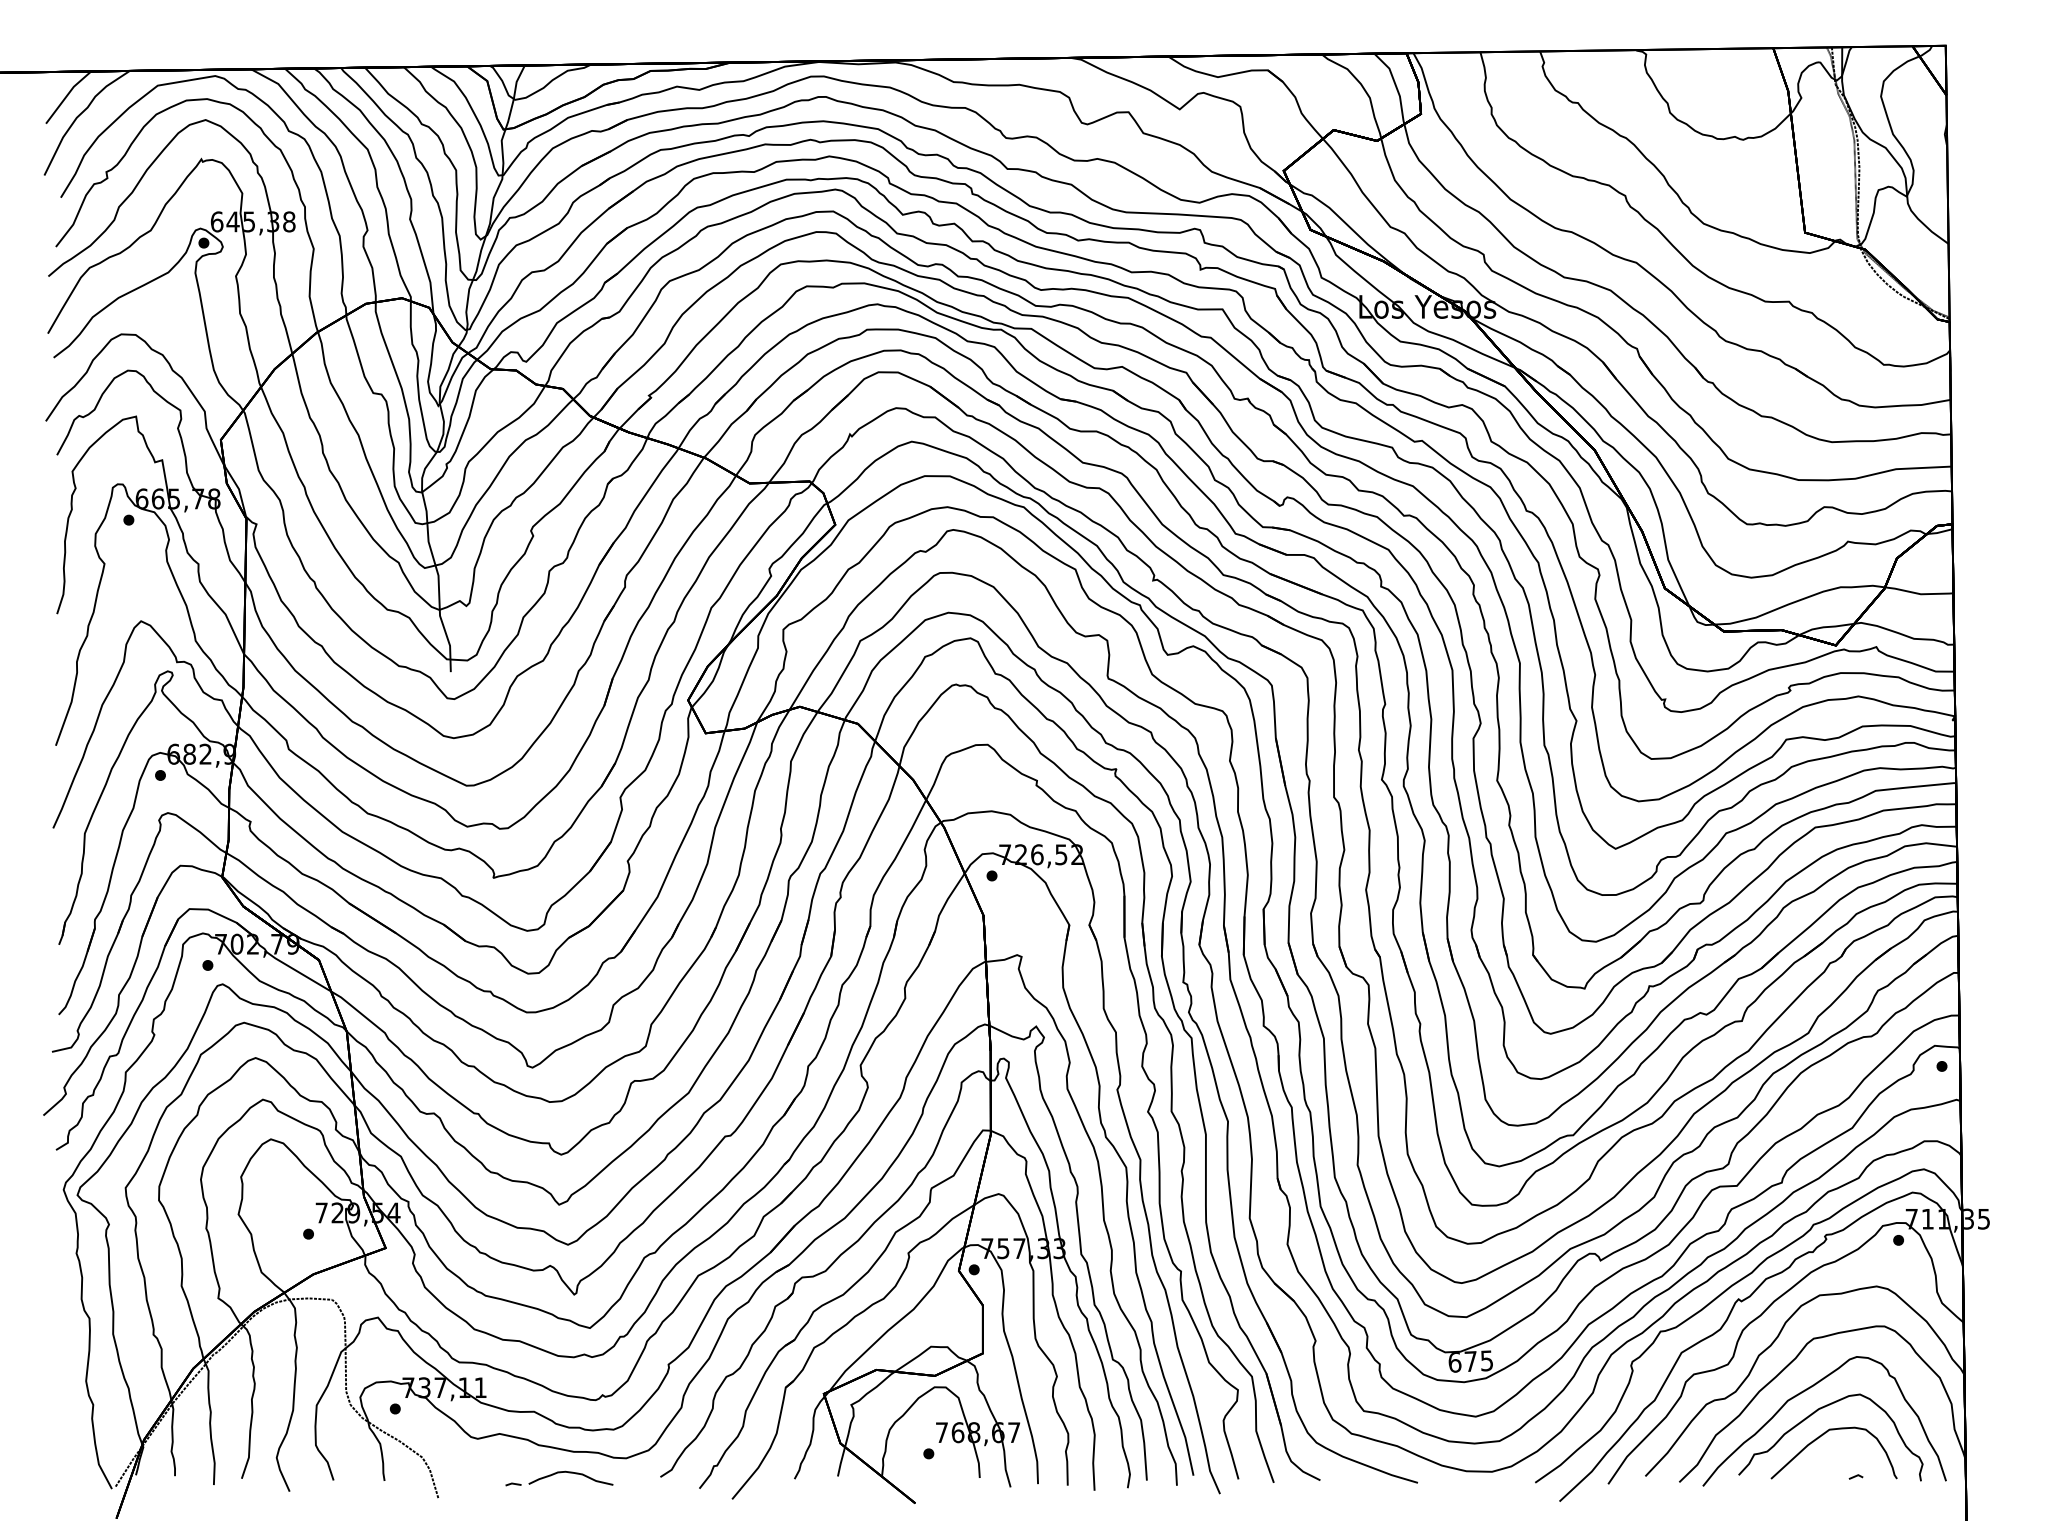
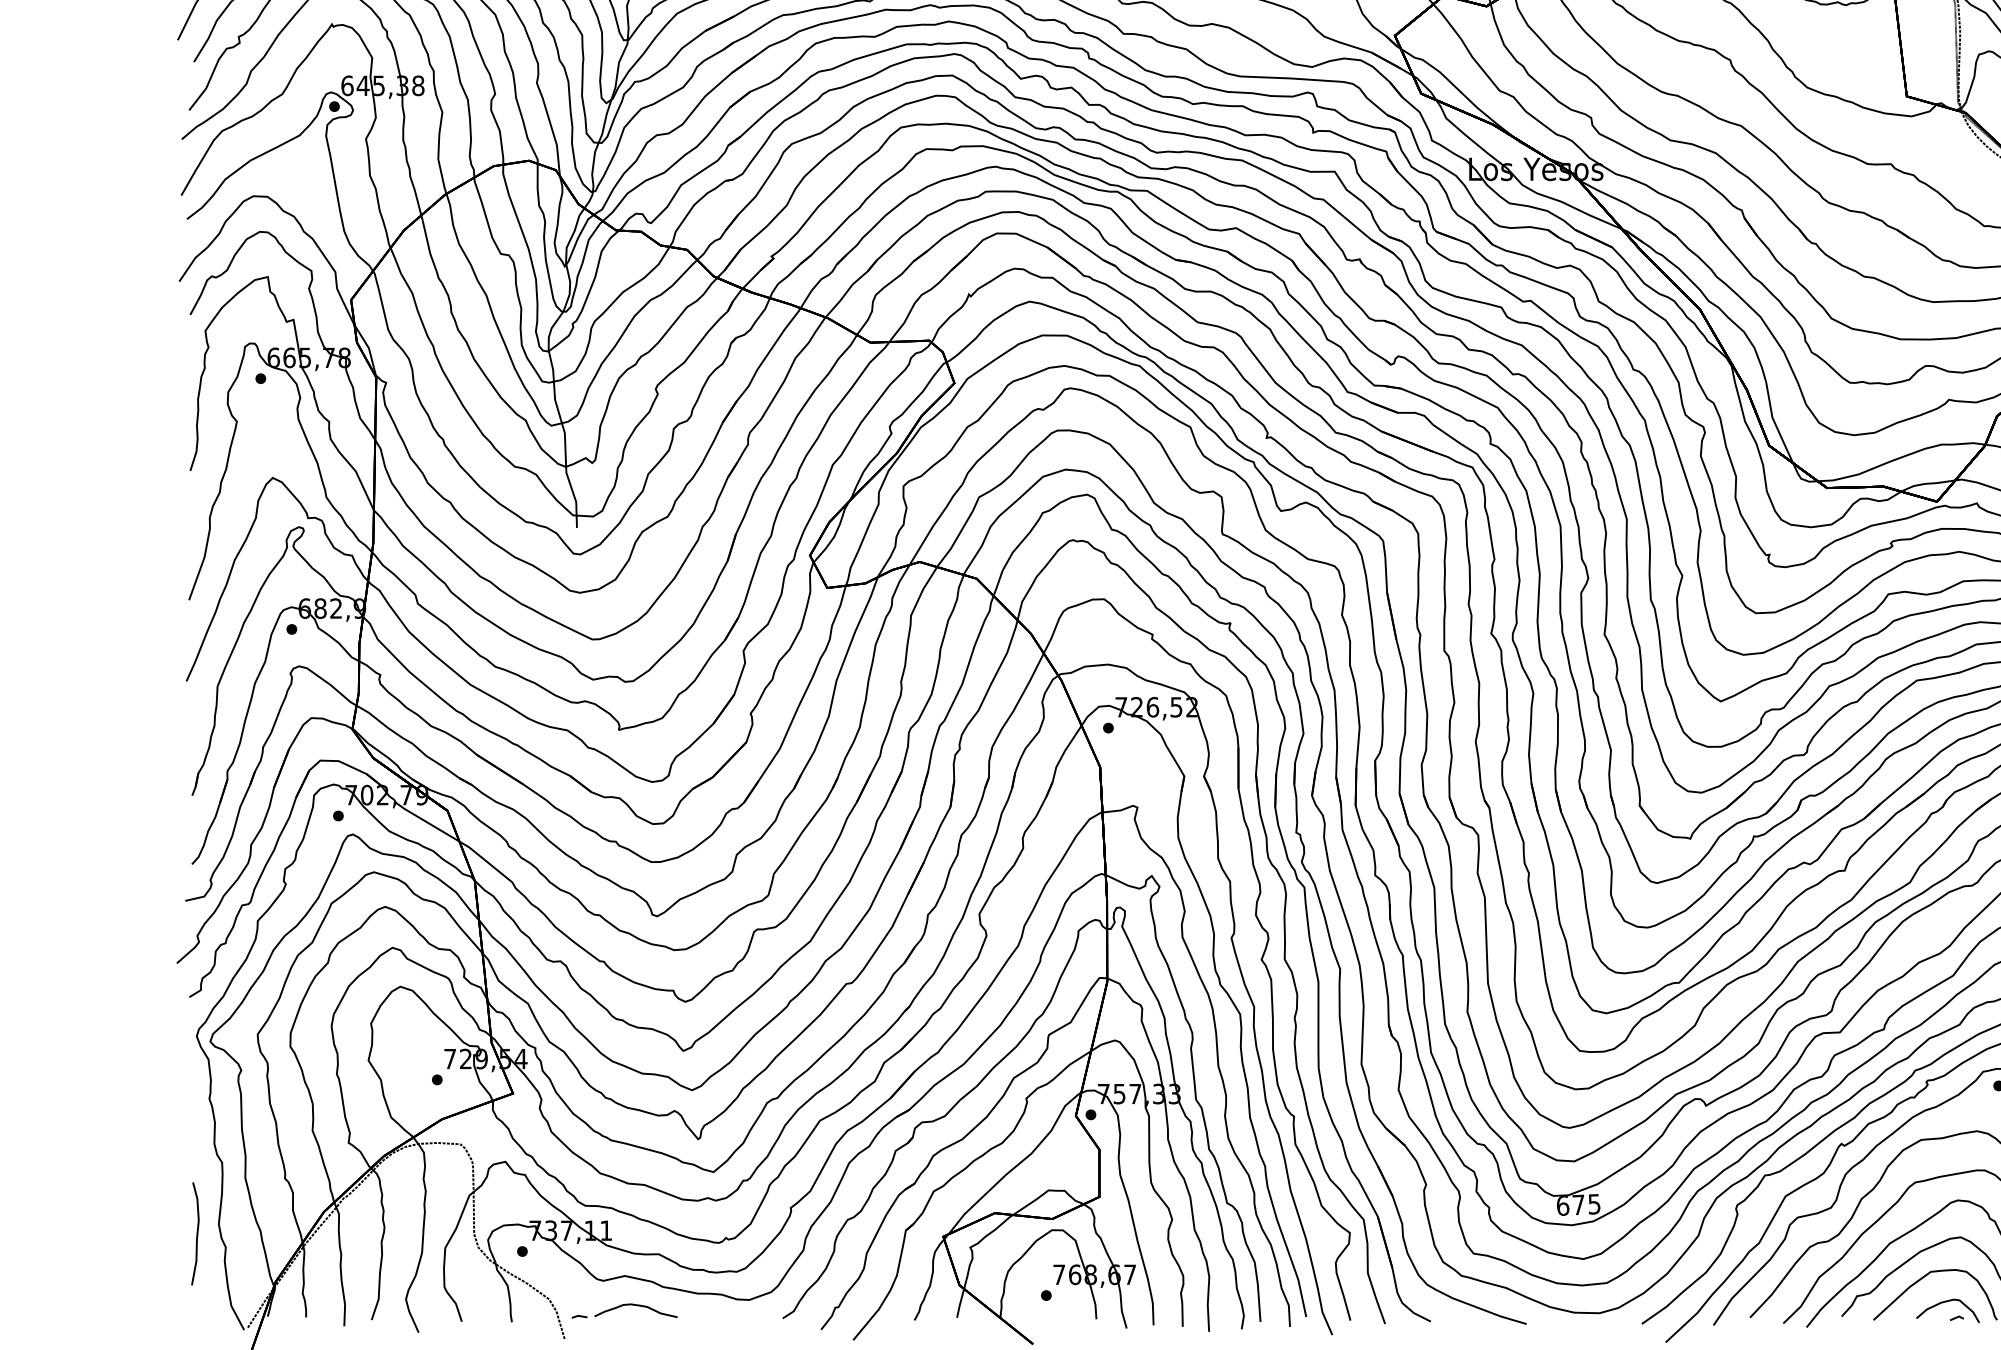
curve: (63, 1390) -> (196, 1233), added
curve: (1843, 1461) -> (1944, 1303), added
part: (559, 1478) -> (624, 1310), moved

